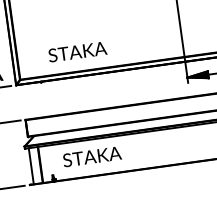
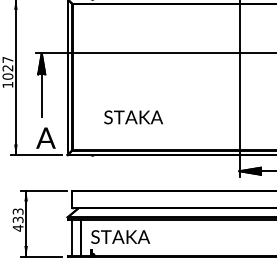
text: (77, 52) -> (133, 117), moved
text: (92, 156) -> (120, 236), moved

